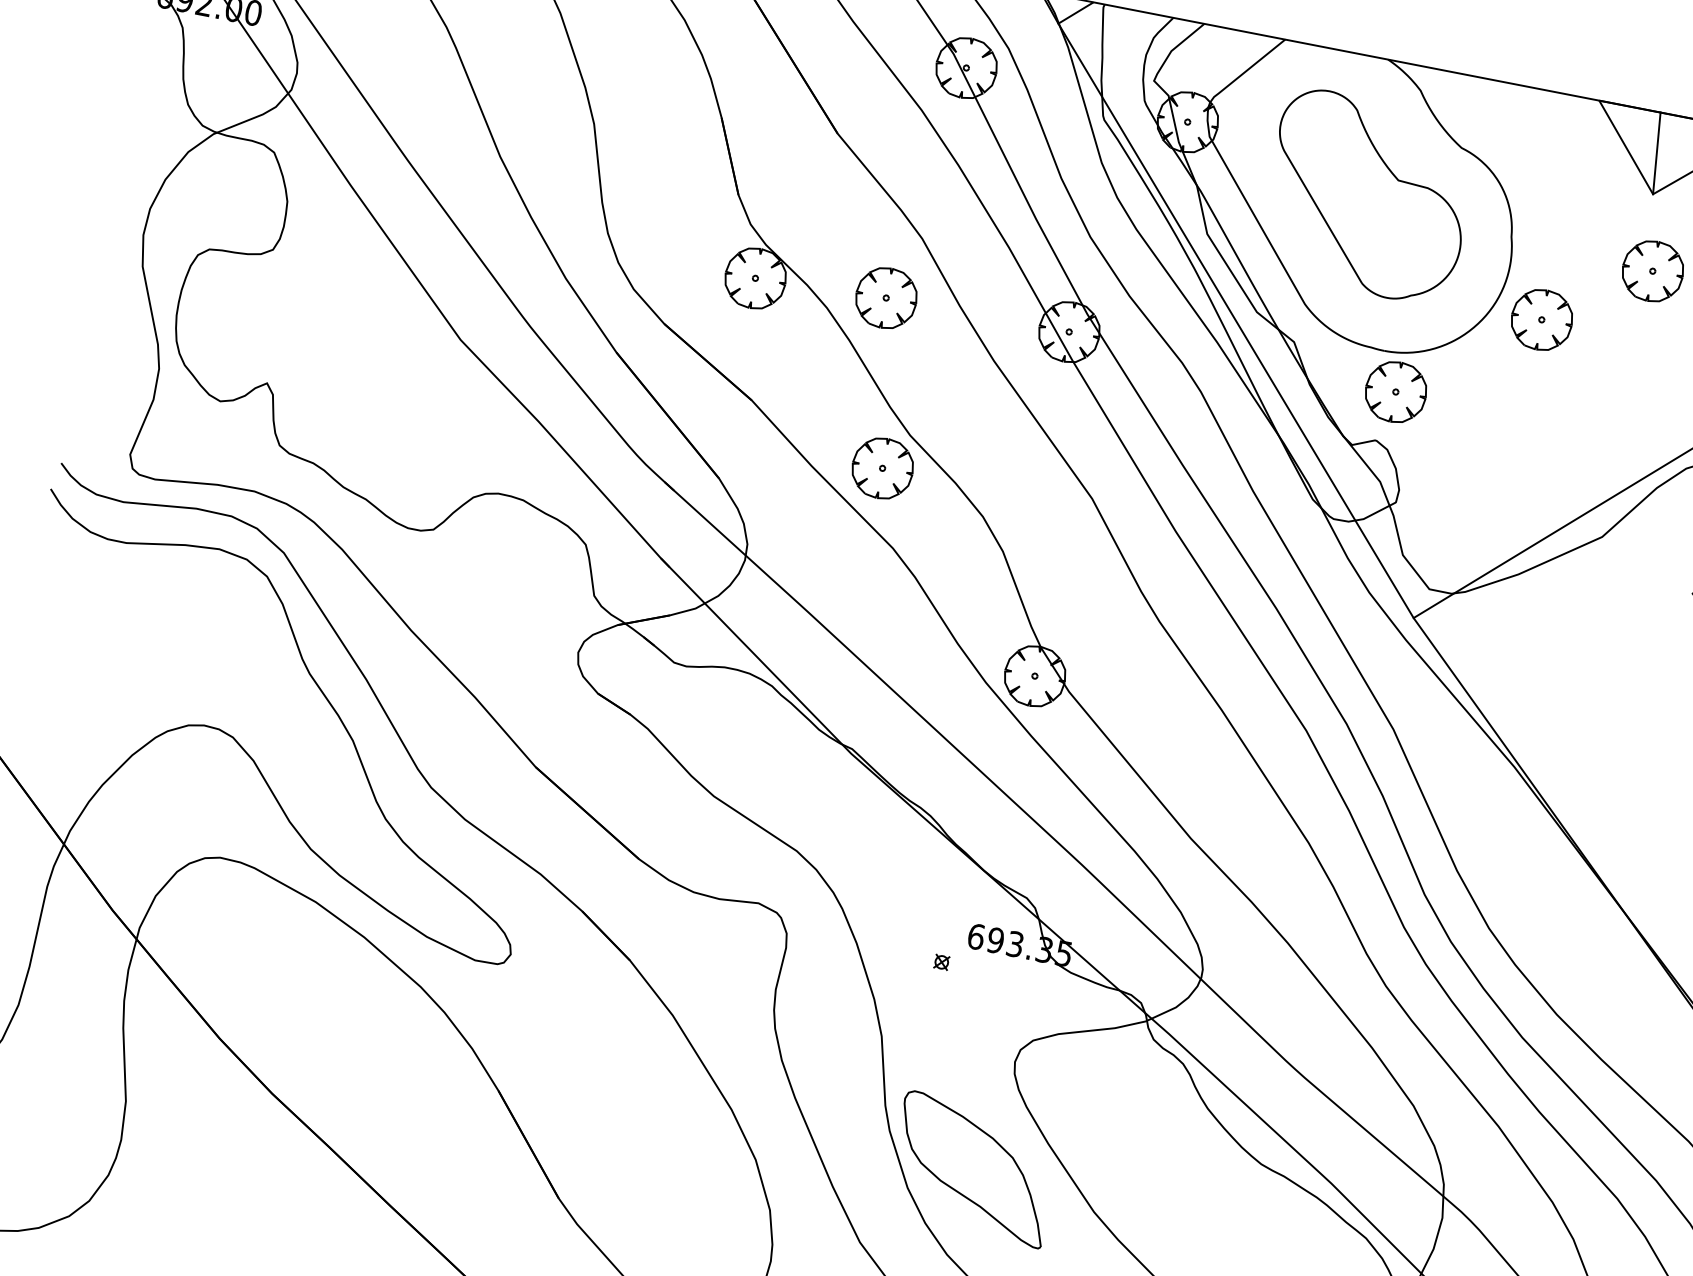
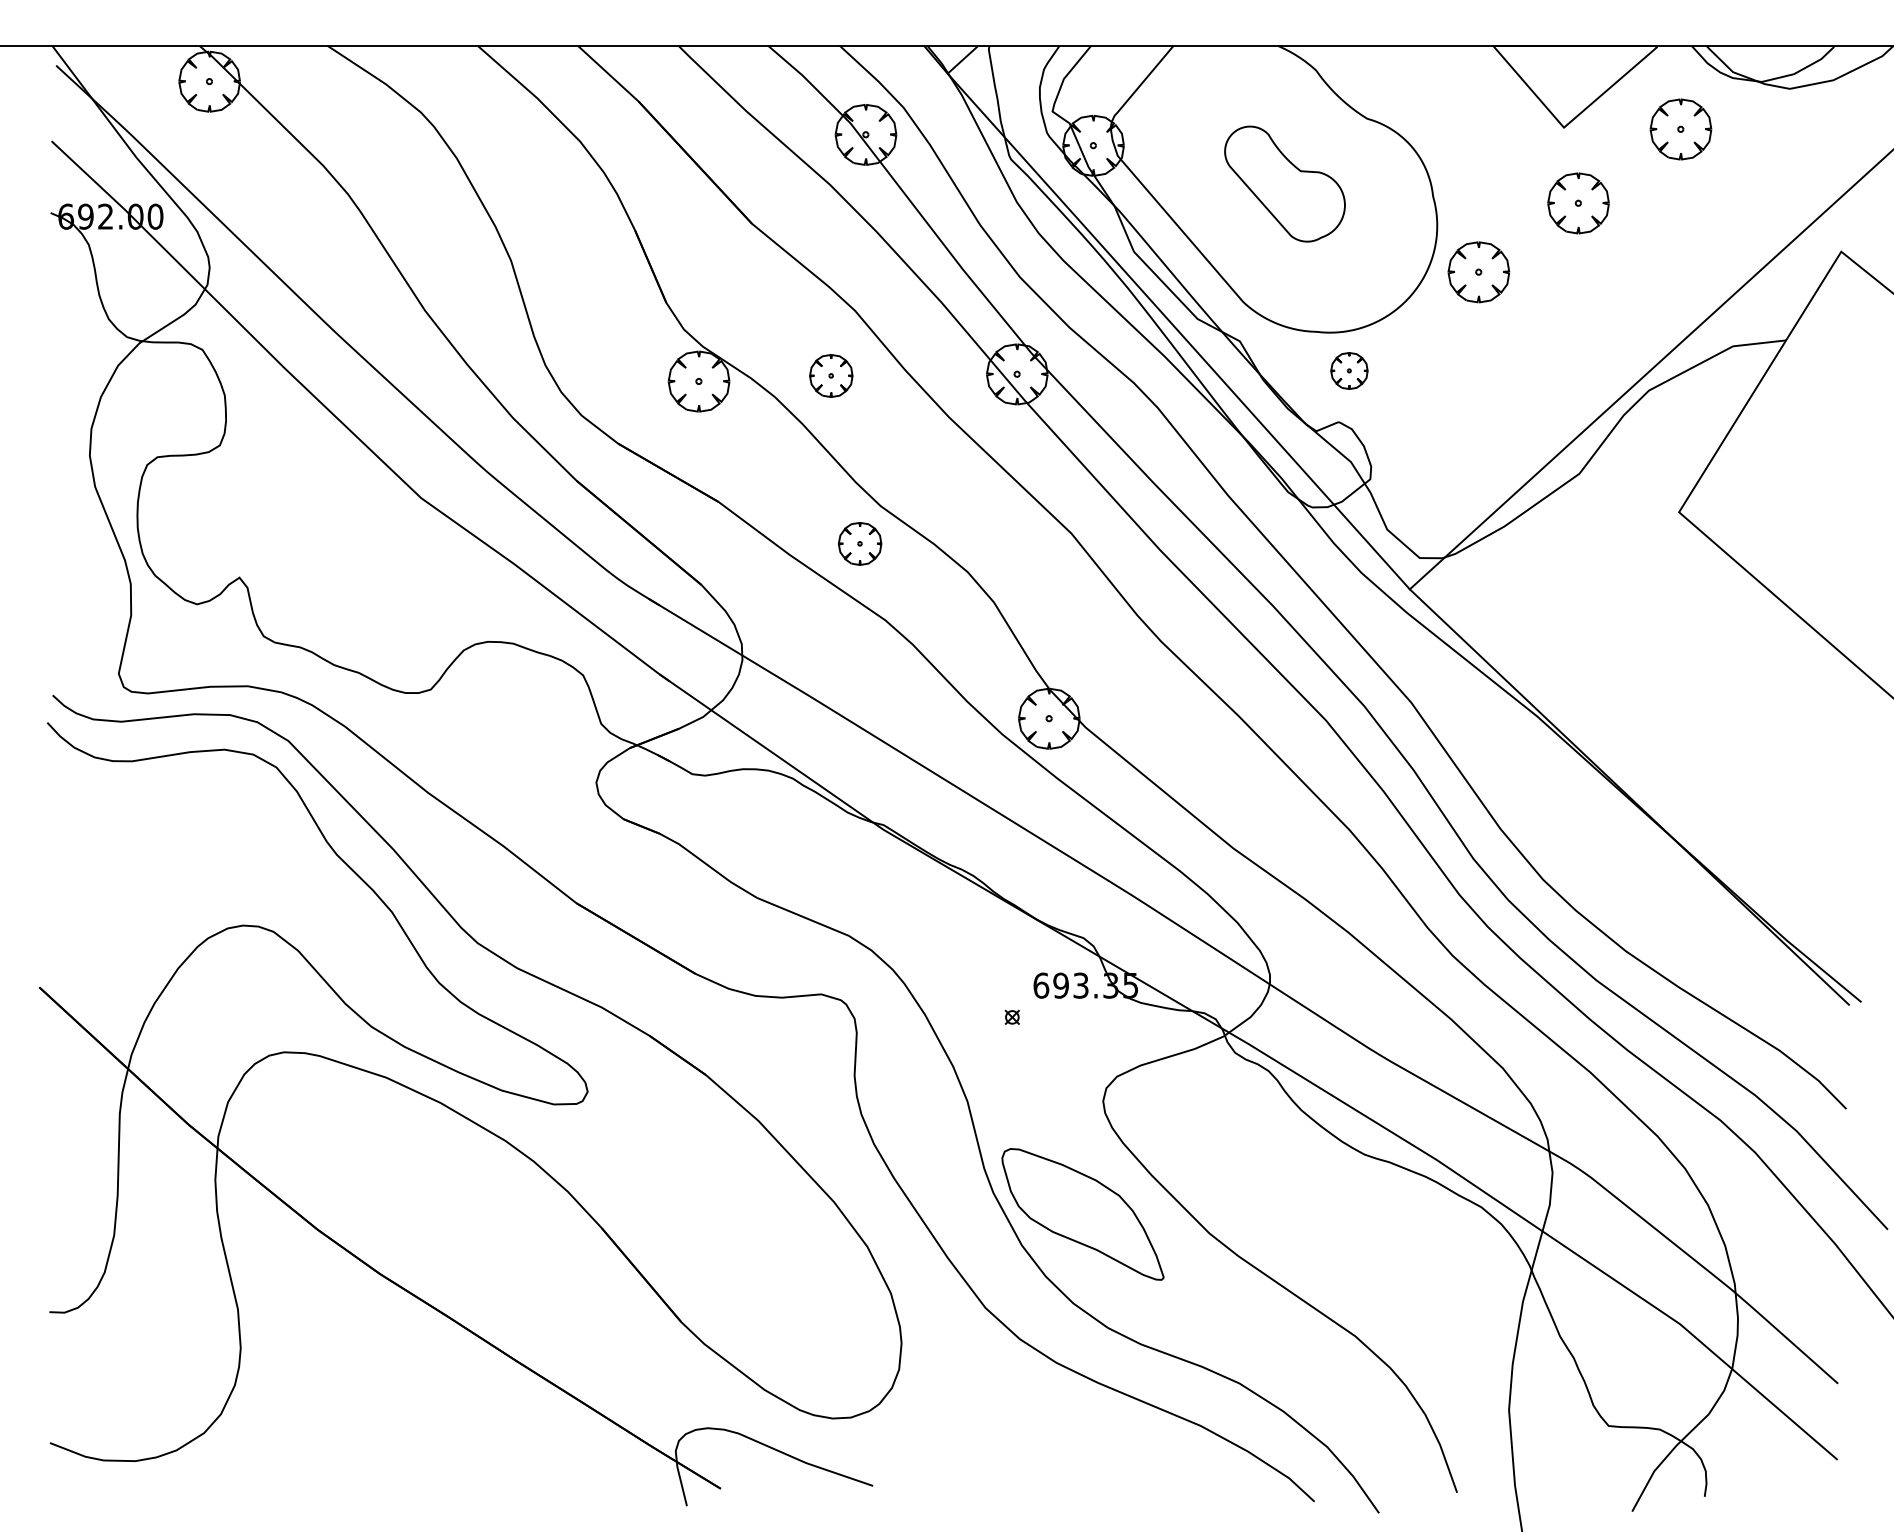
line: (1656, 152) -> (1559, 86), removed
part: (1368, 195) -> (1284, 183), size x0.6
part: (886, 297) -> (831, 375), size x0.7
part: (1396, 391) -> (1349, 370), size x0.6
part: (882, 468) -> (859, 543), size x0.7

